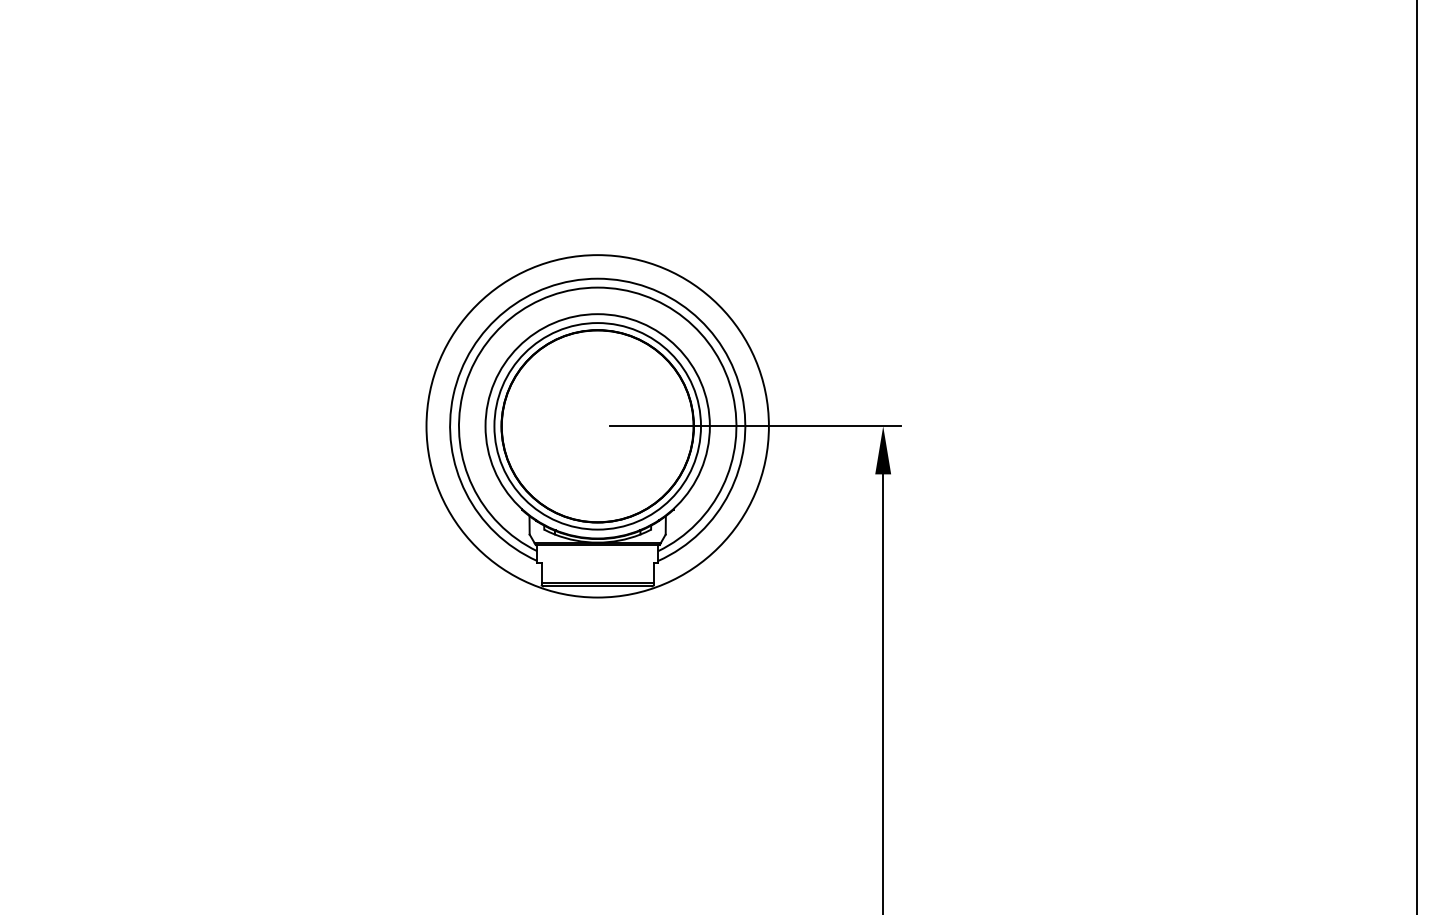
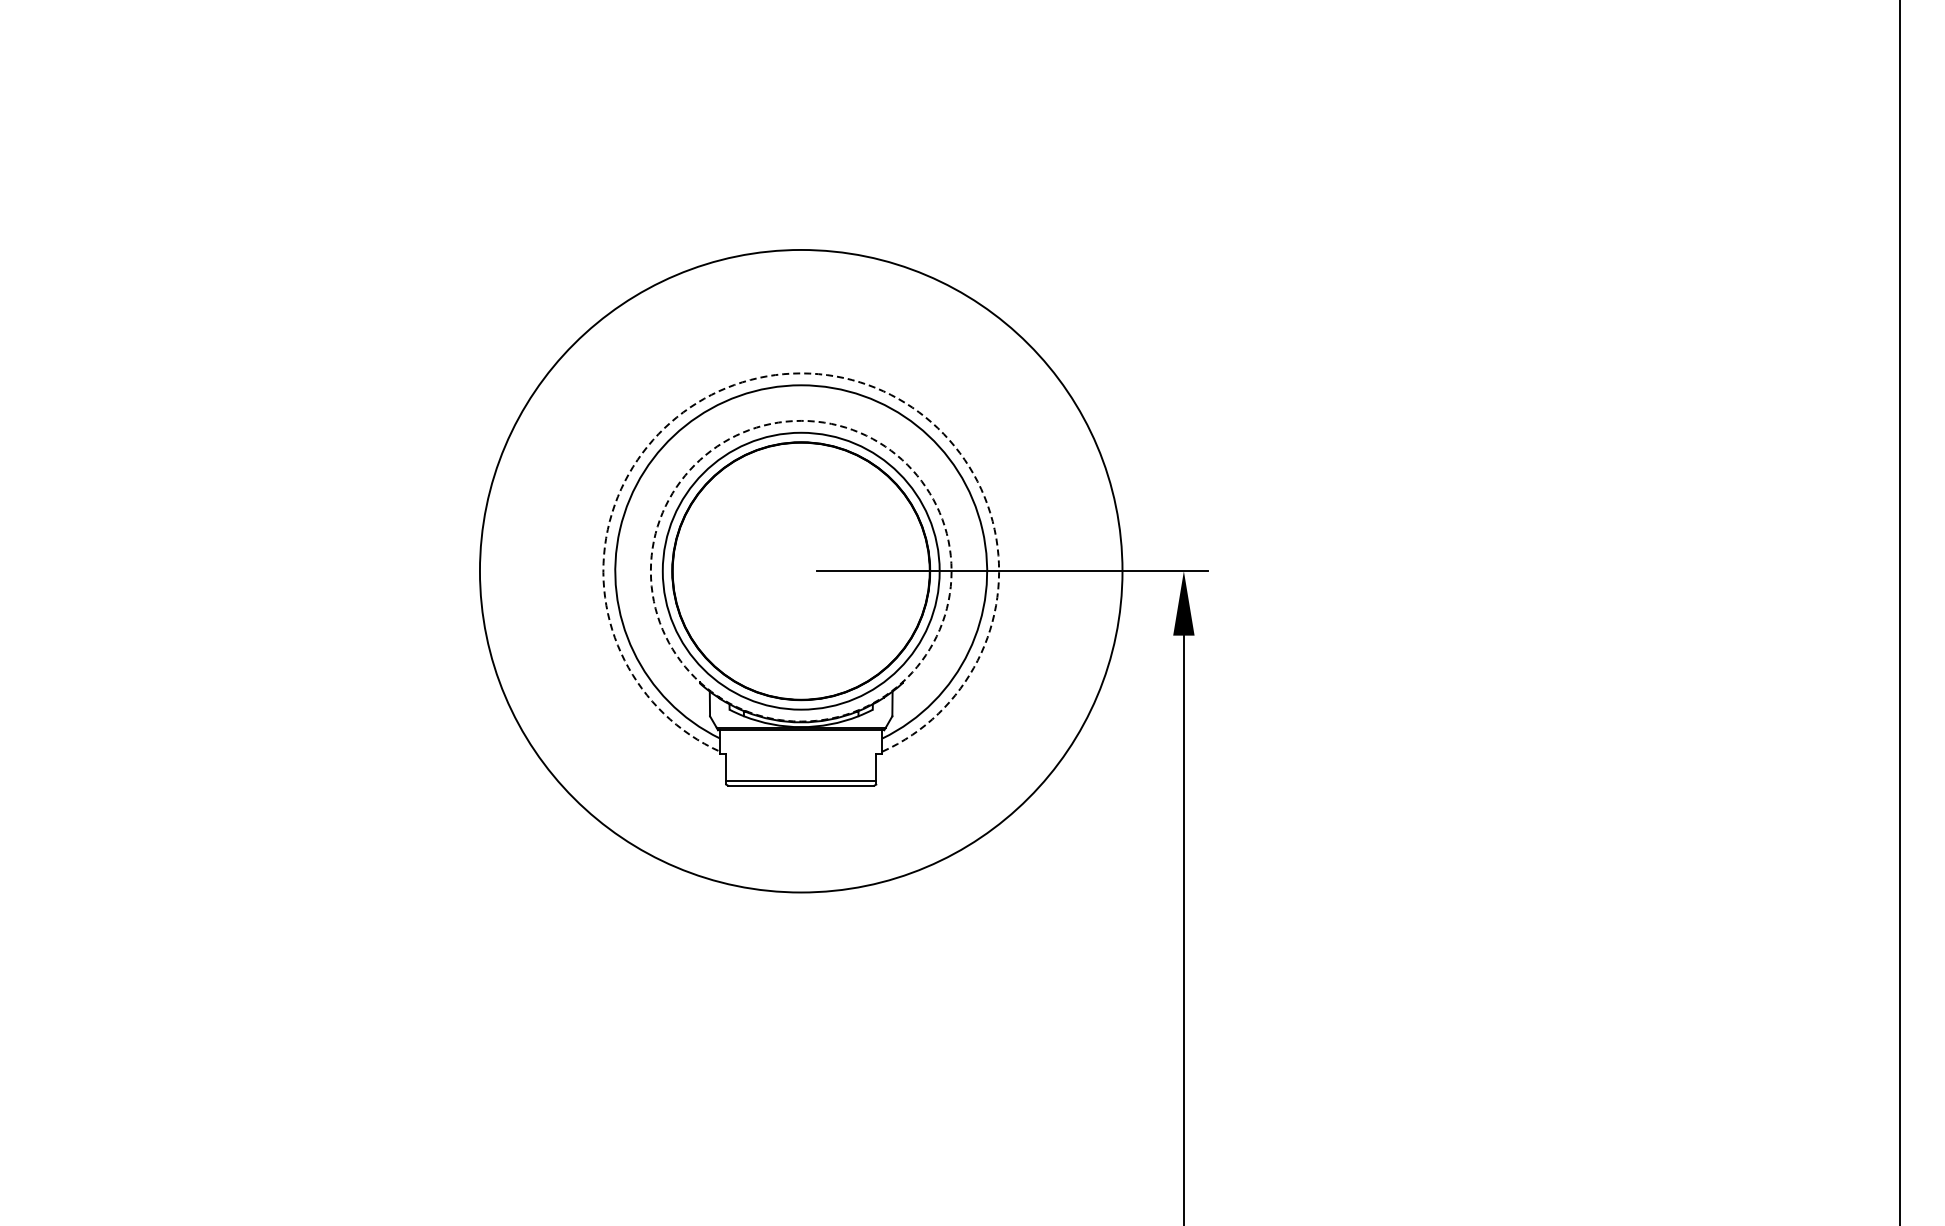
arc: (597, 278) -> (801, 373), solid -> dashed
circle: (597, 425) -> (800, 570), size x1.4
circle: (597, 425) -> (800, 570), solid -> dashed

